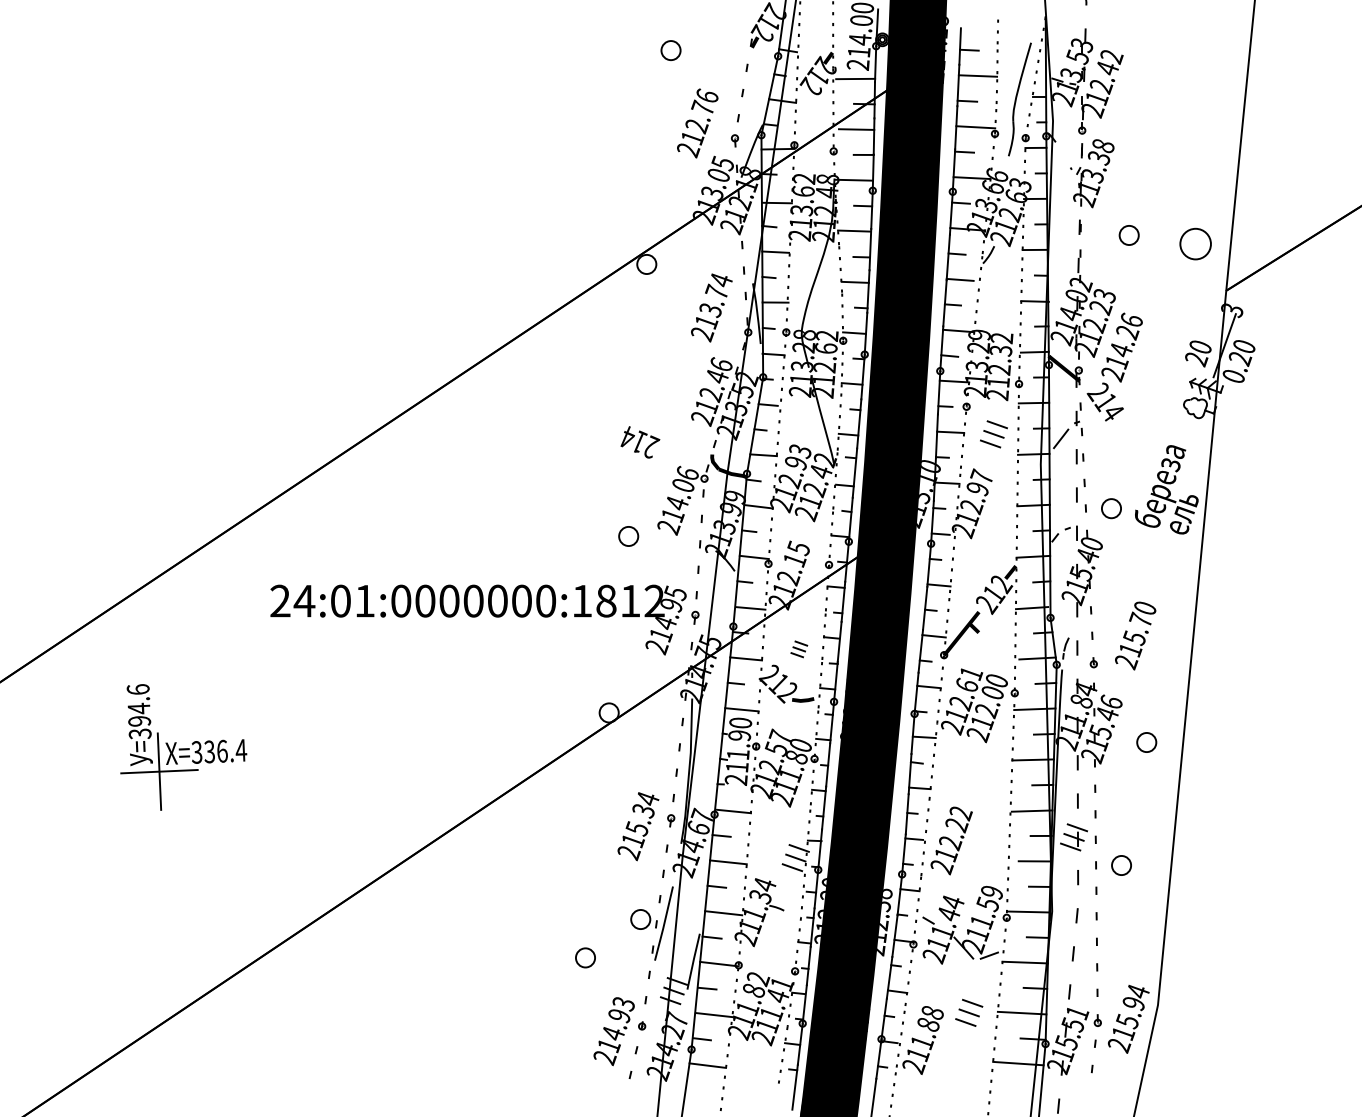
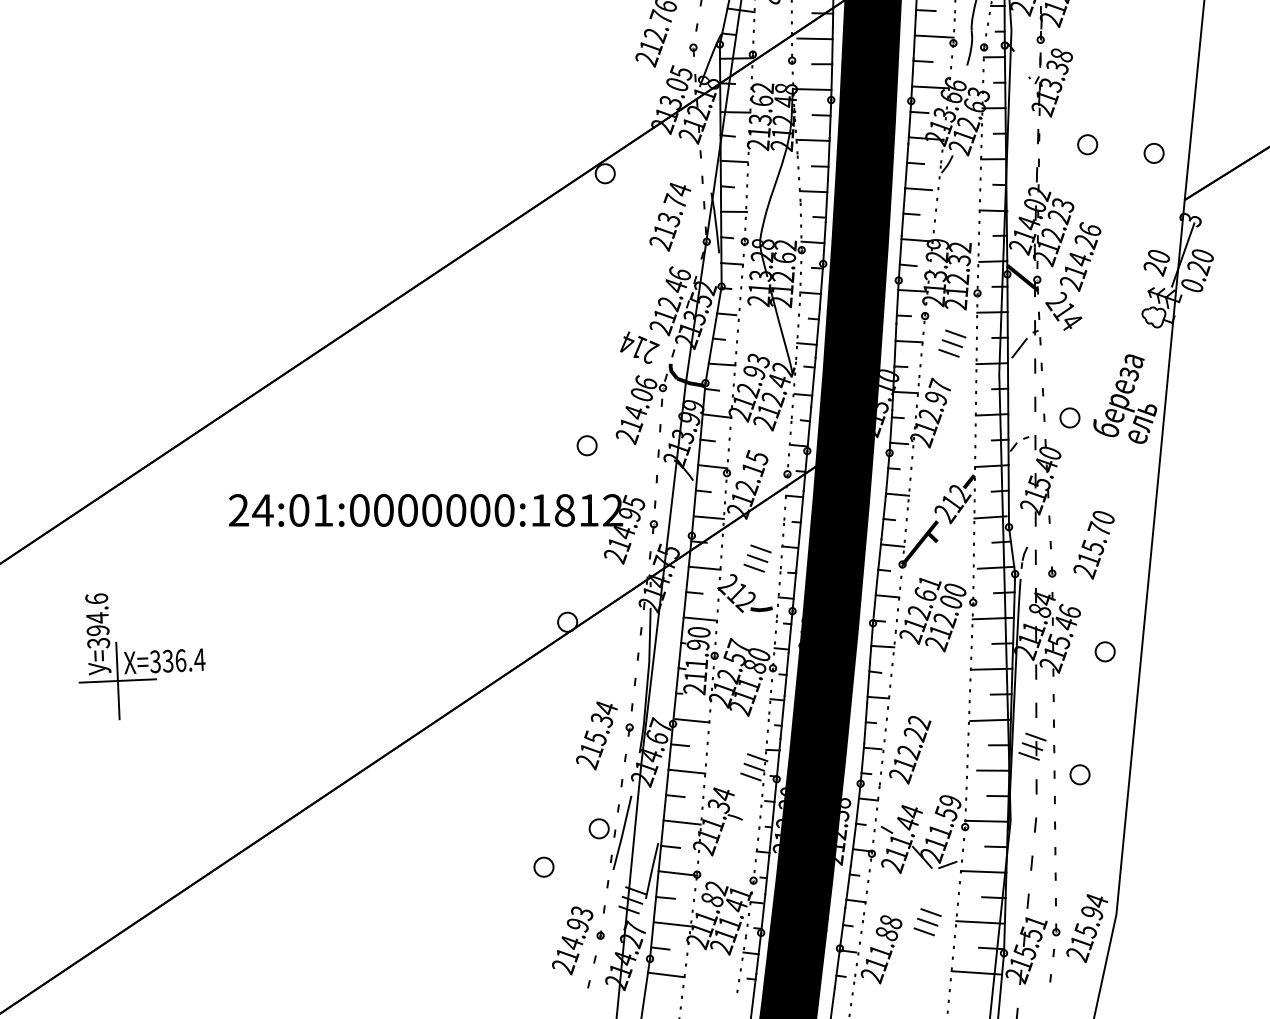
circle: (1195, 243) -> (1153, 152), size x0.62
text: (640, 442) -> (639, 347), moved
part: (799, 649) -> (757, 558), size x1.67

